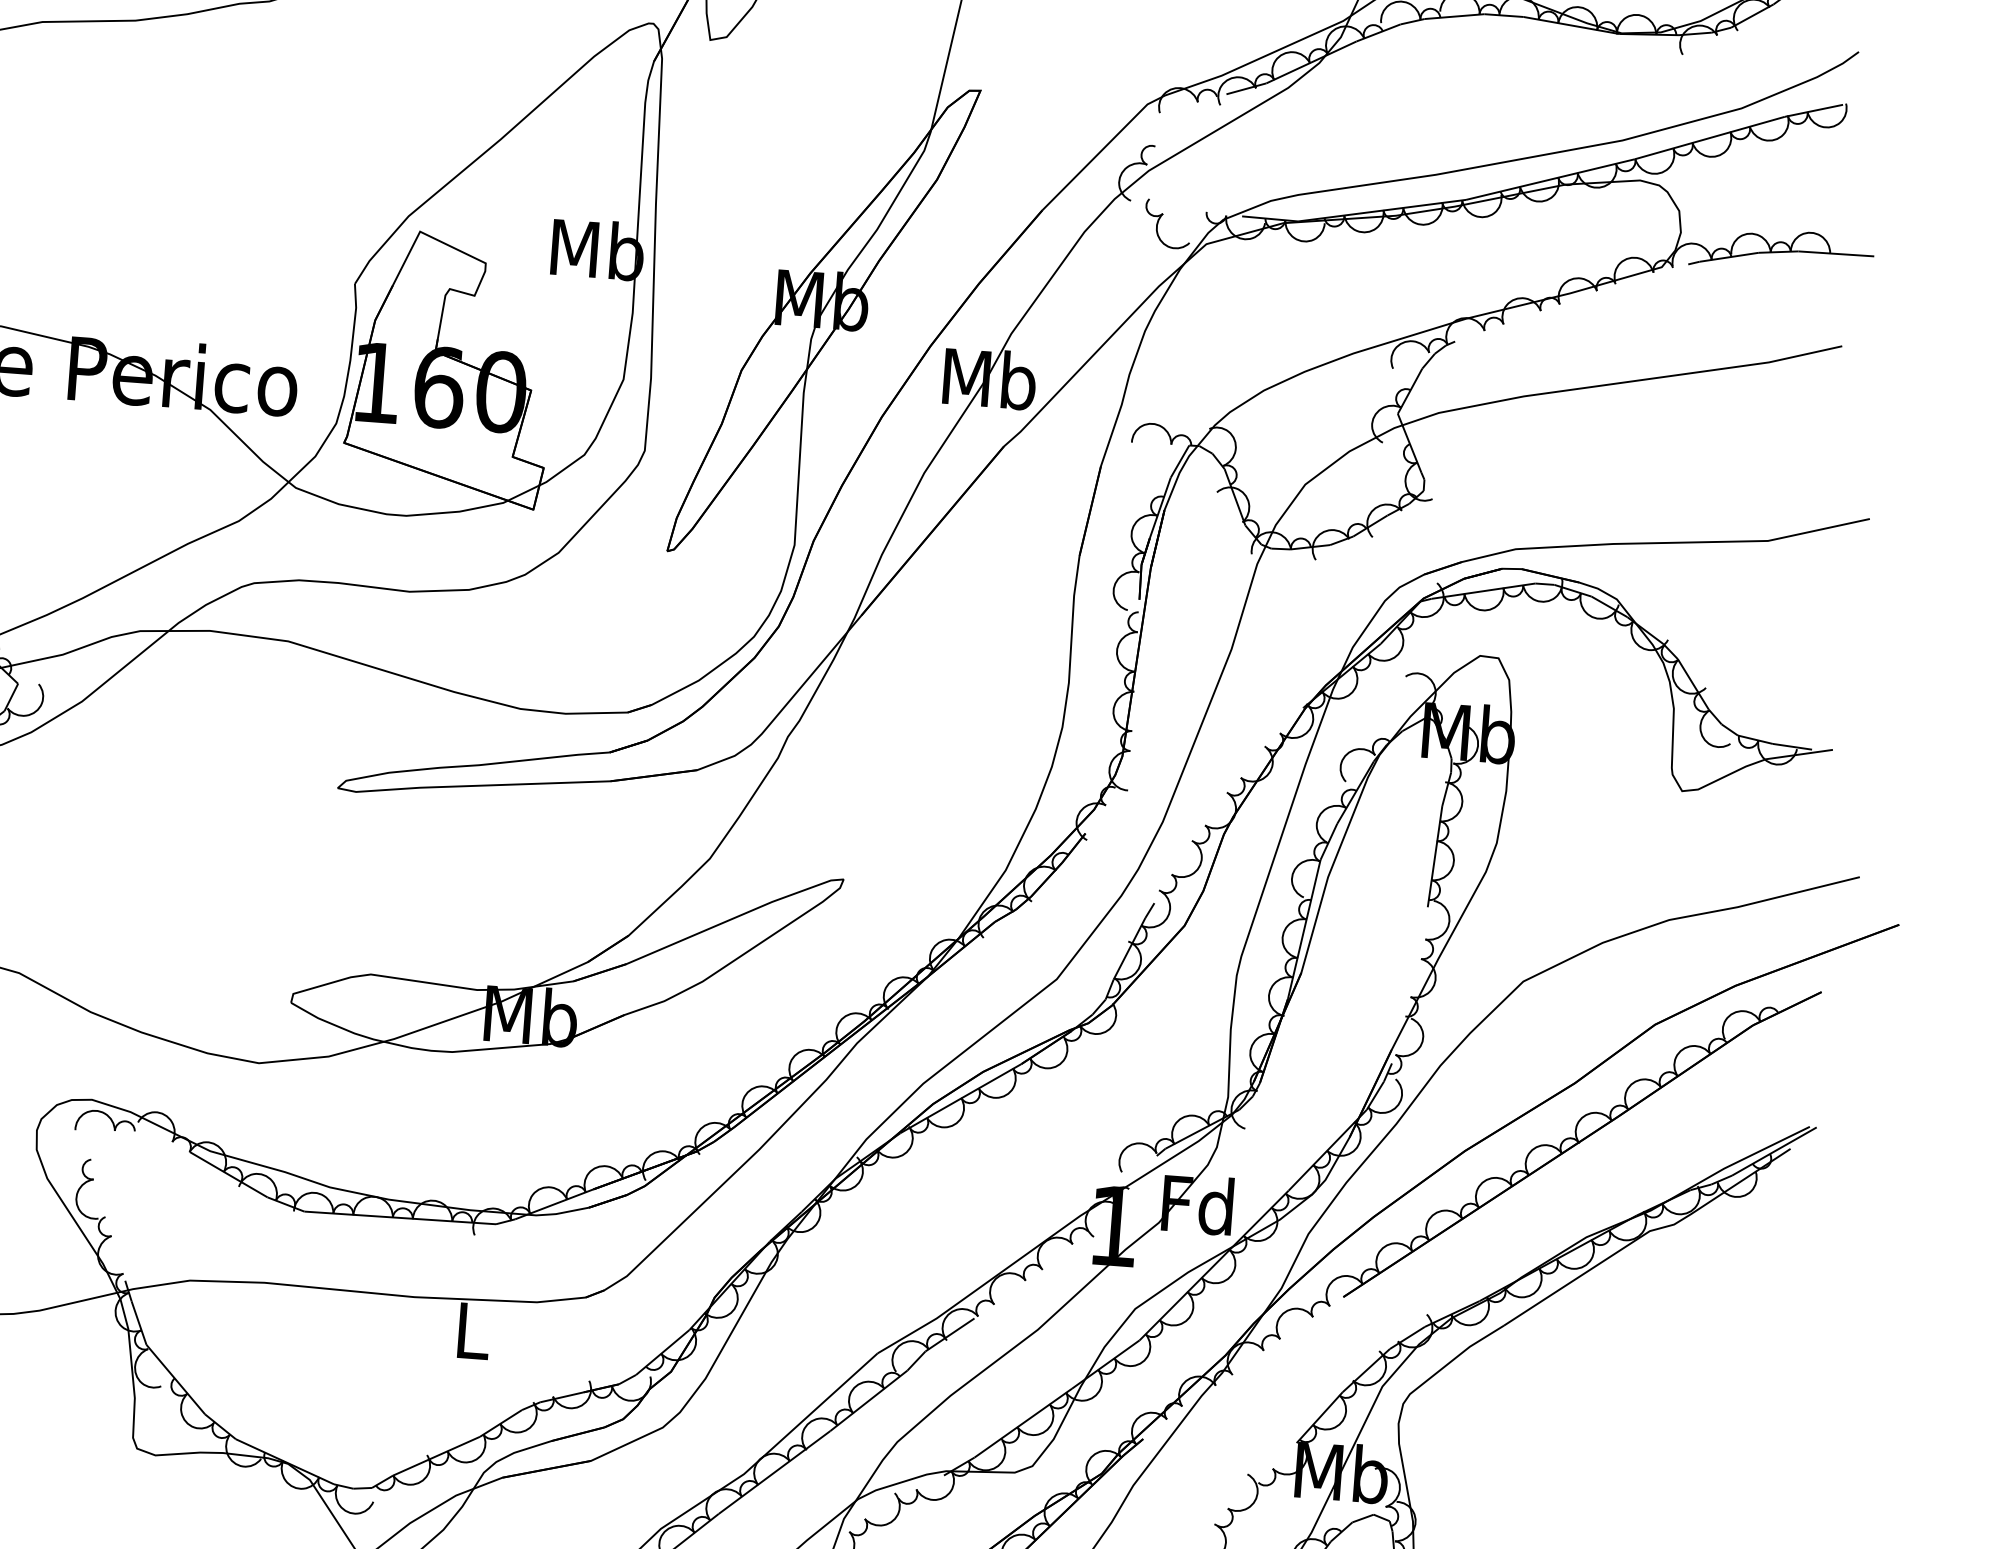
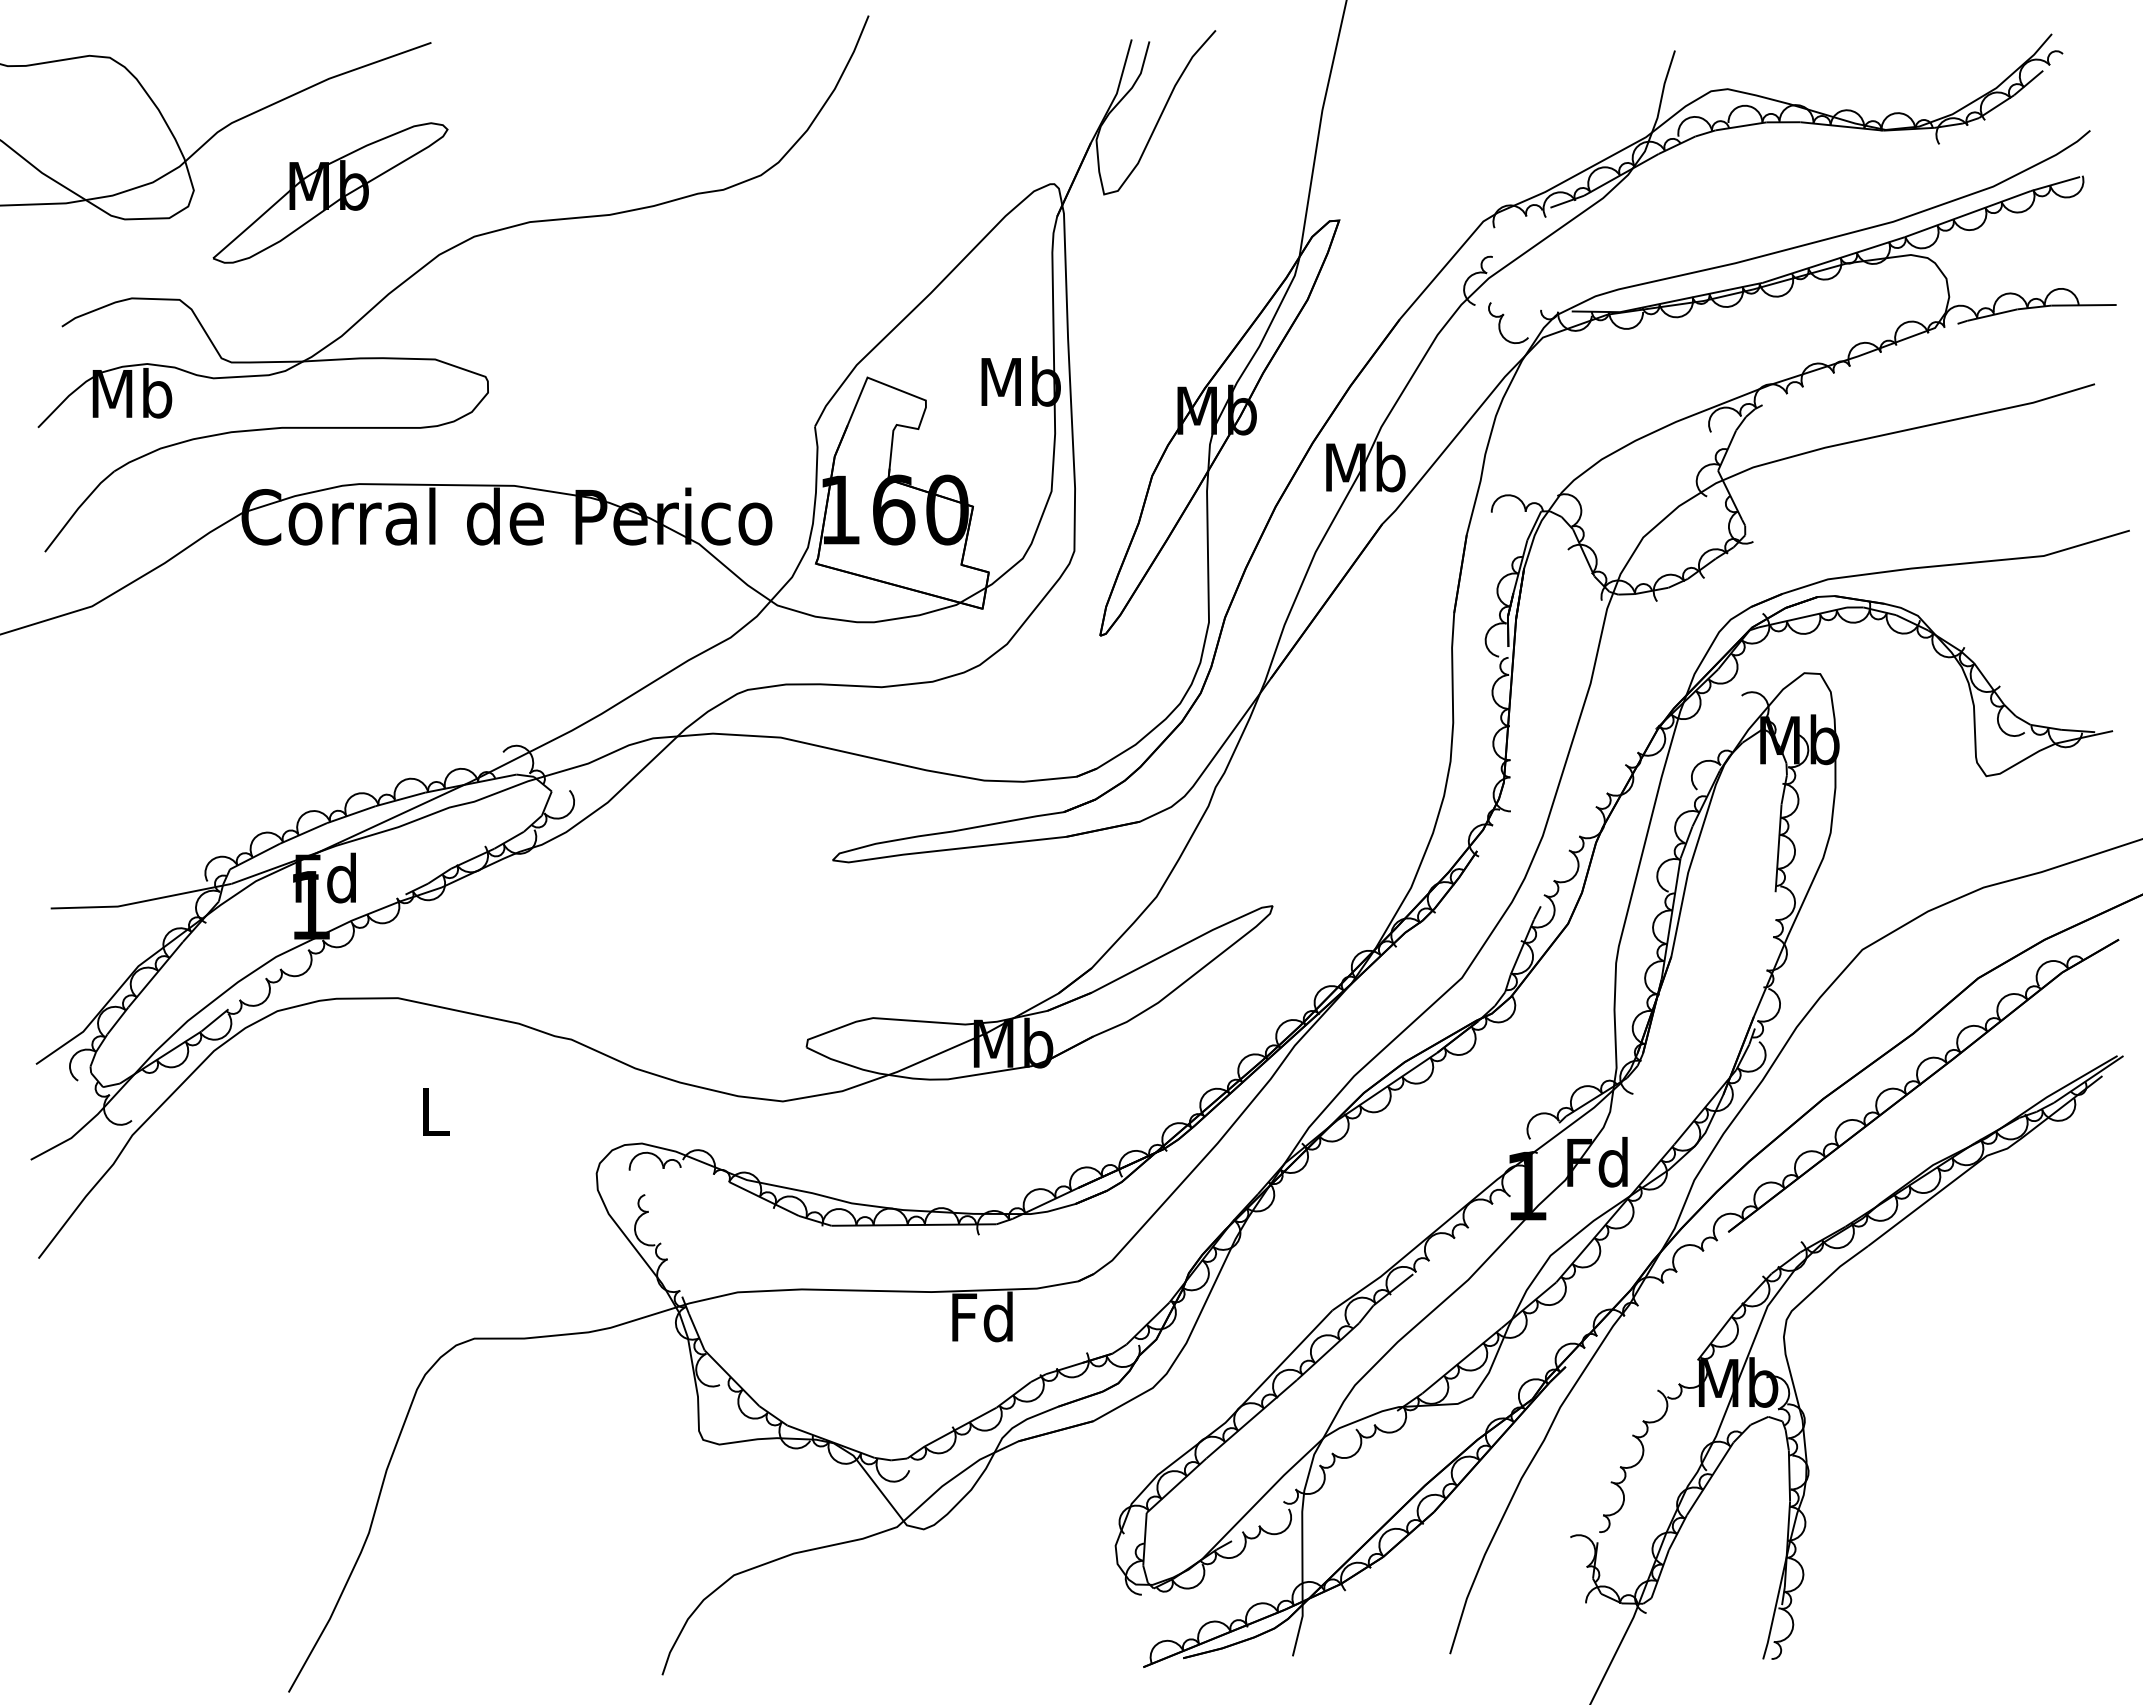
text: (471, 1329) -> (982, 1316), L -> Fd

